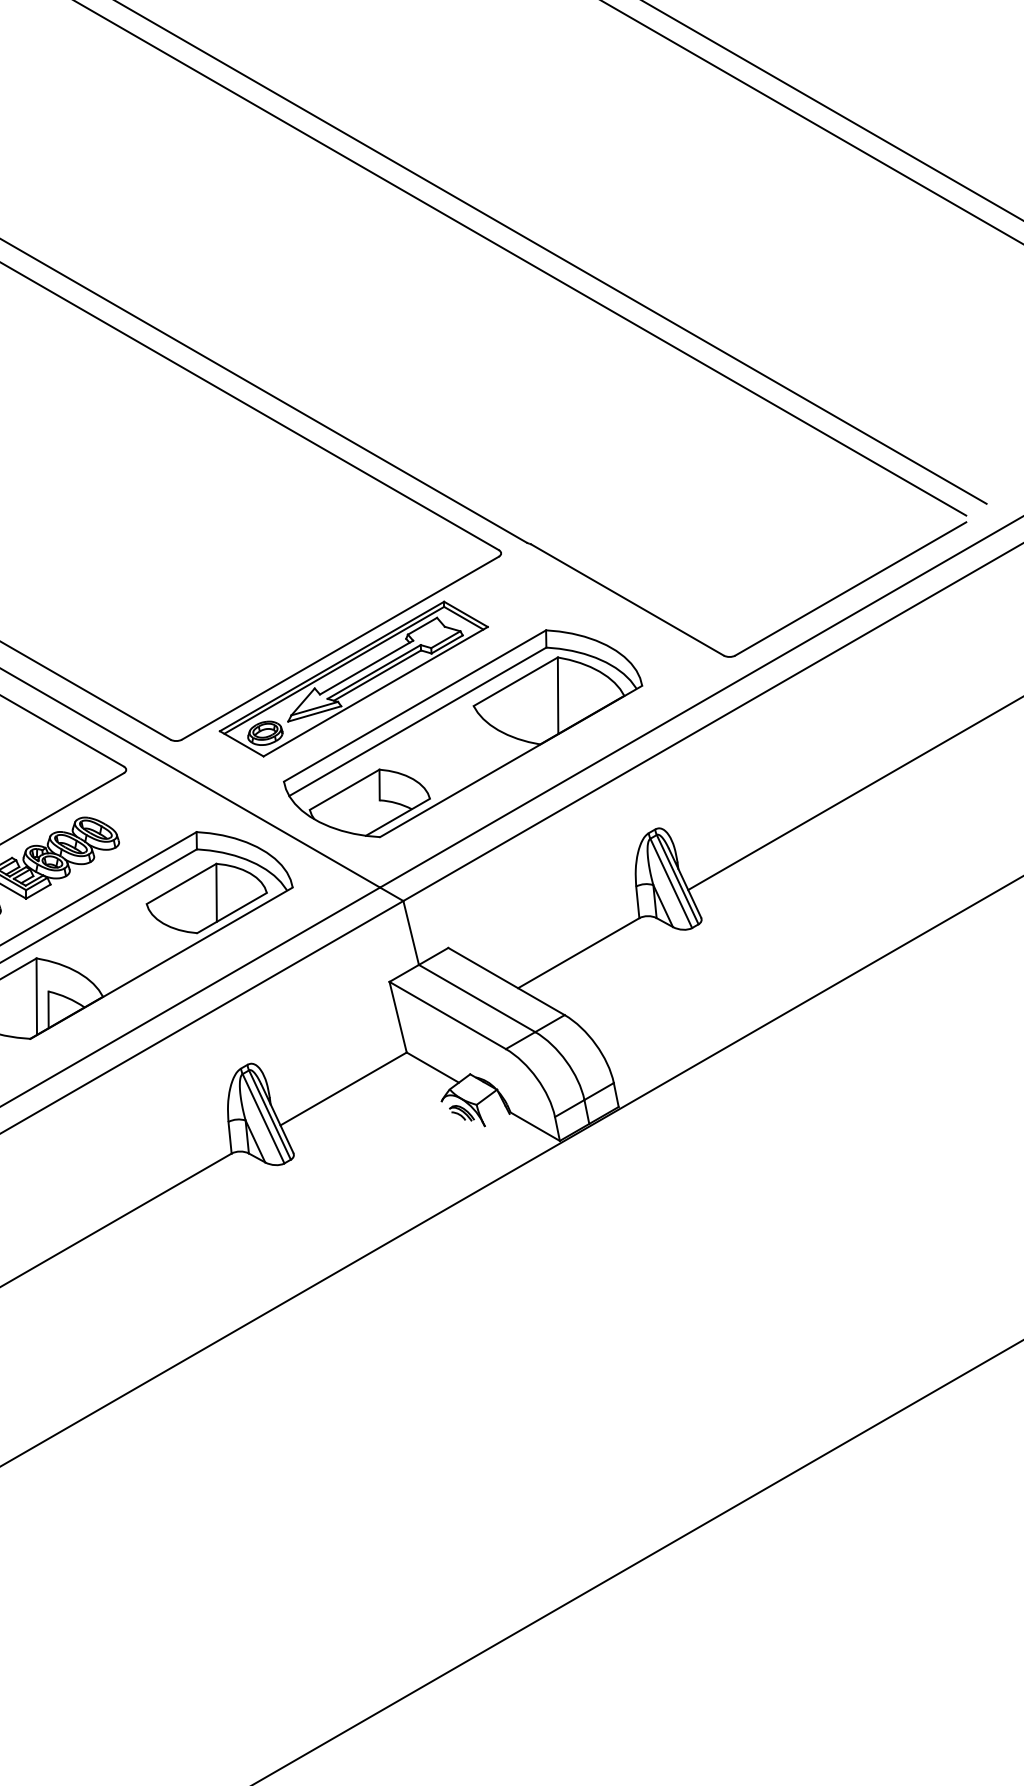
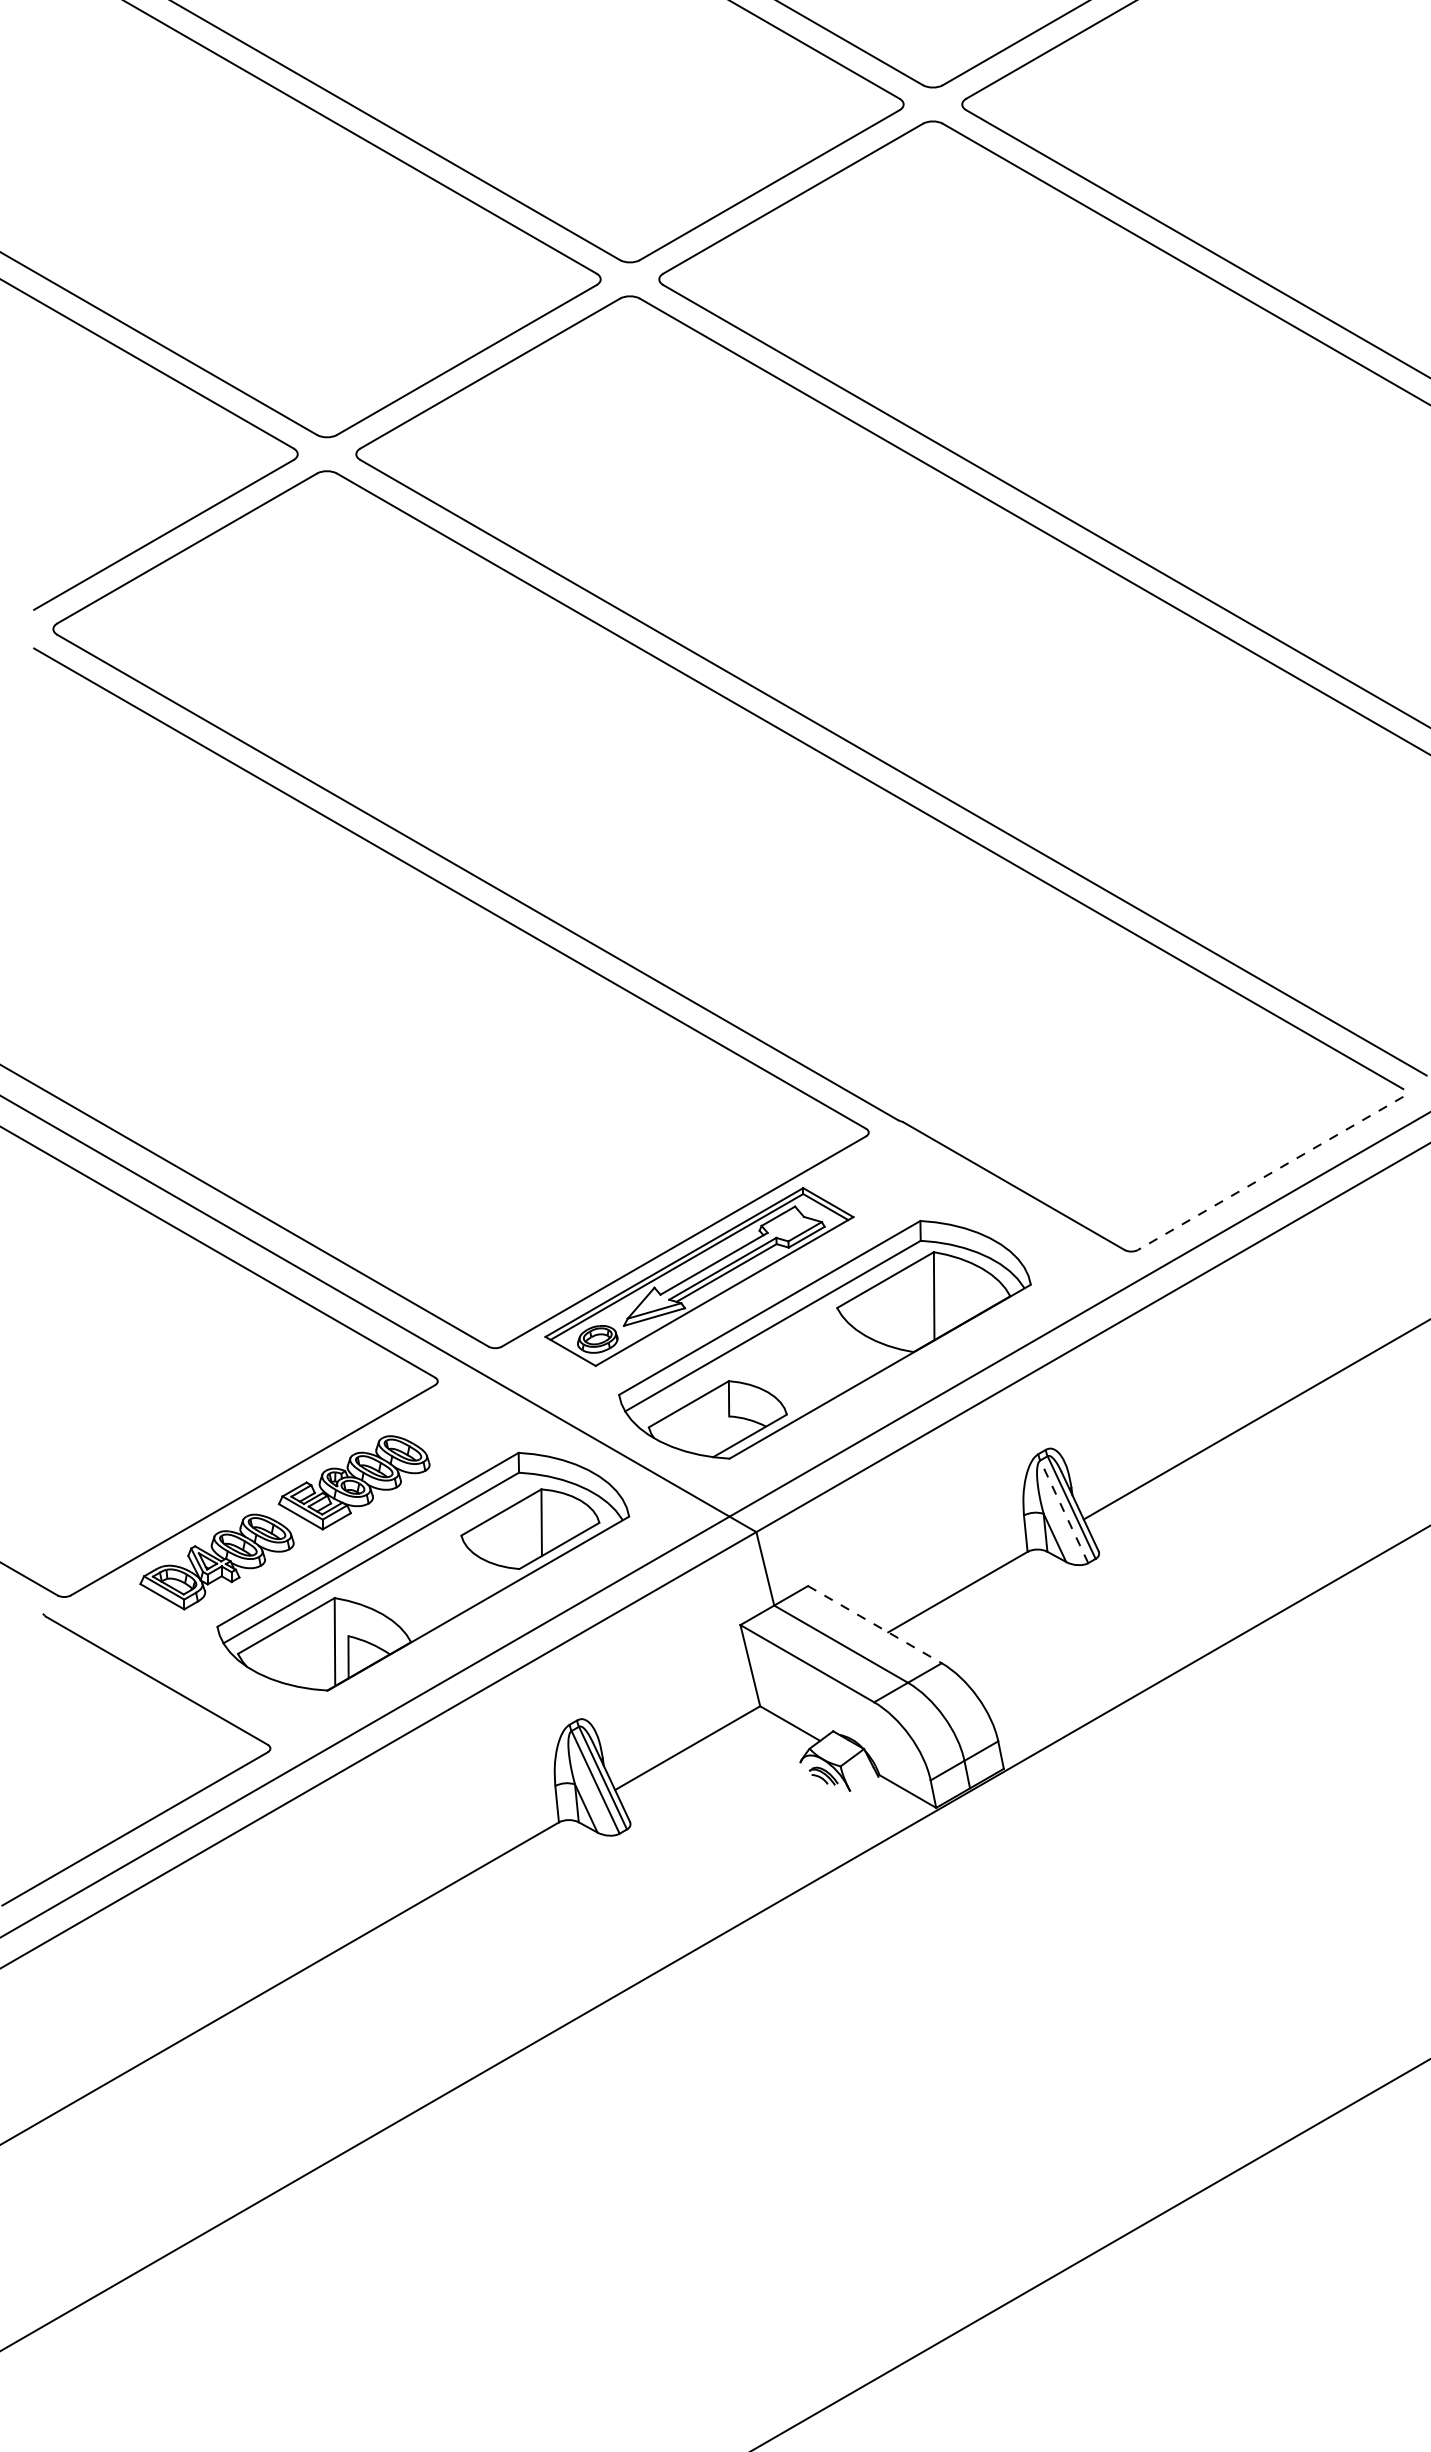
line: (850, 589) -> (1270, 1173), solid -> dashed
line: (671, 883) -> (1064, 1511), solid -> dashed
line: (507, 981) -> (875, 1624), solid -> dashed

